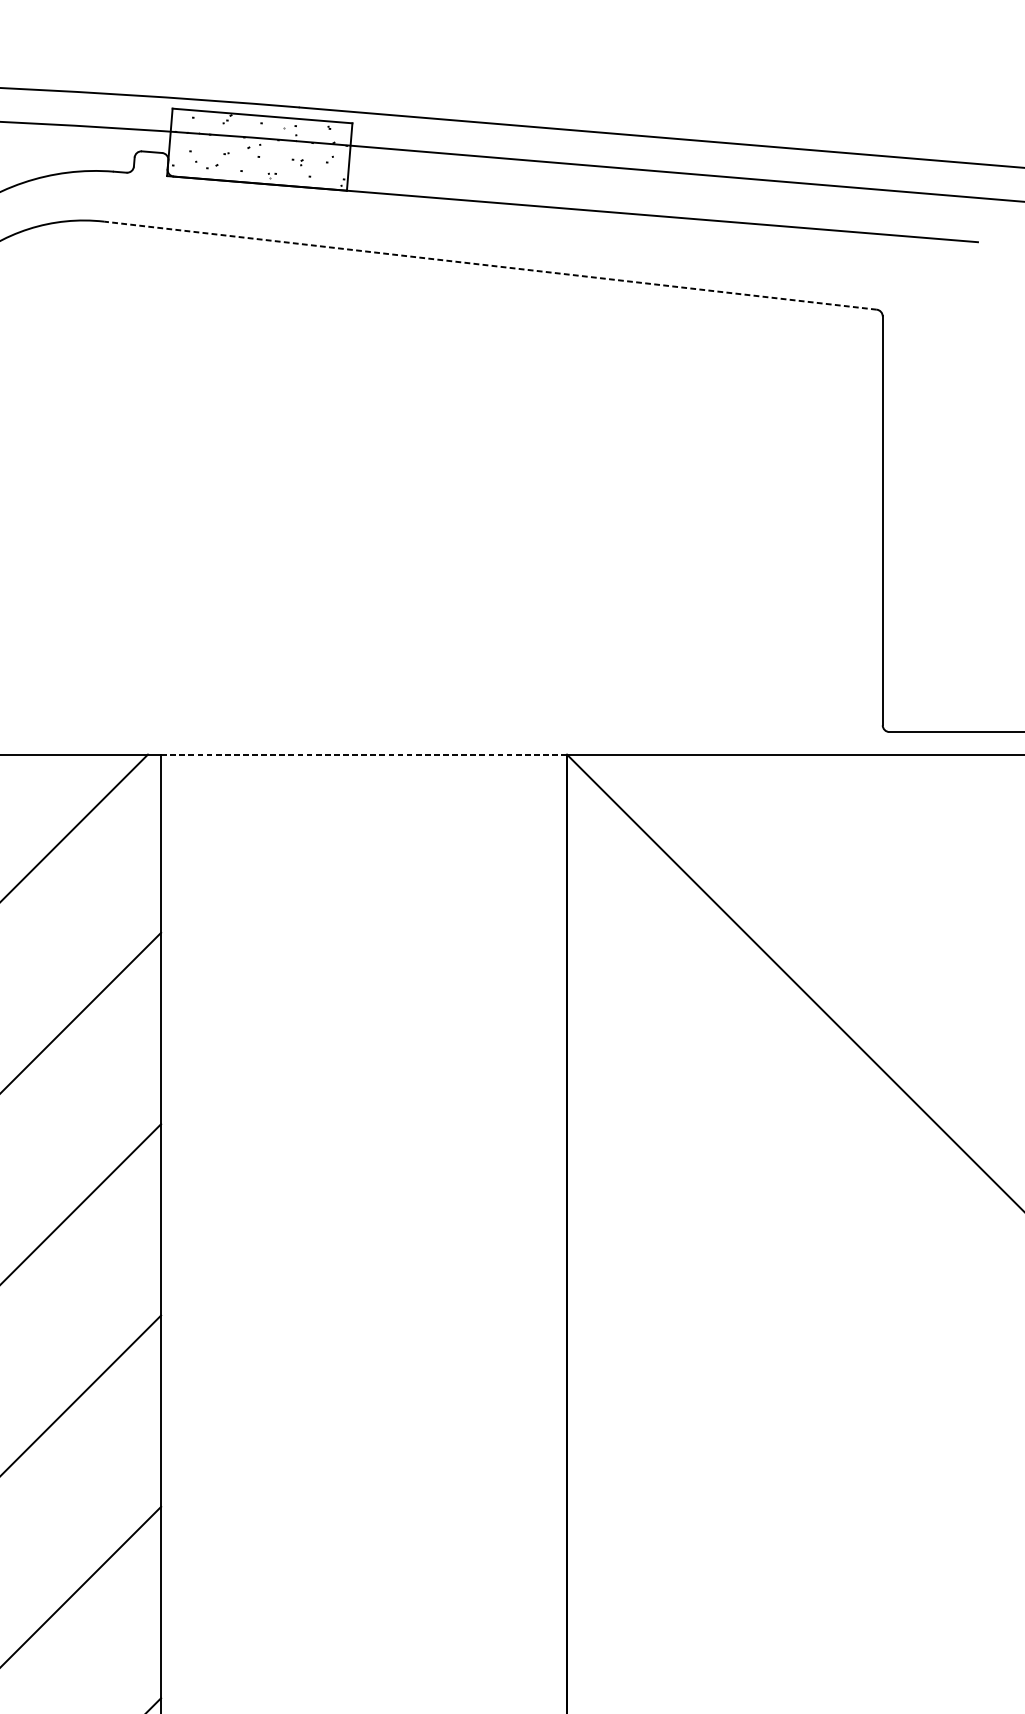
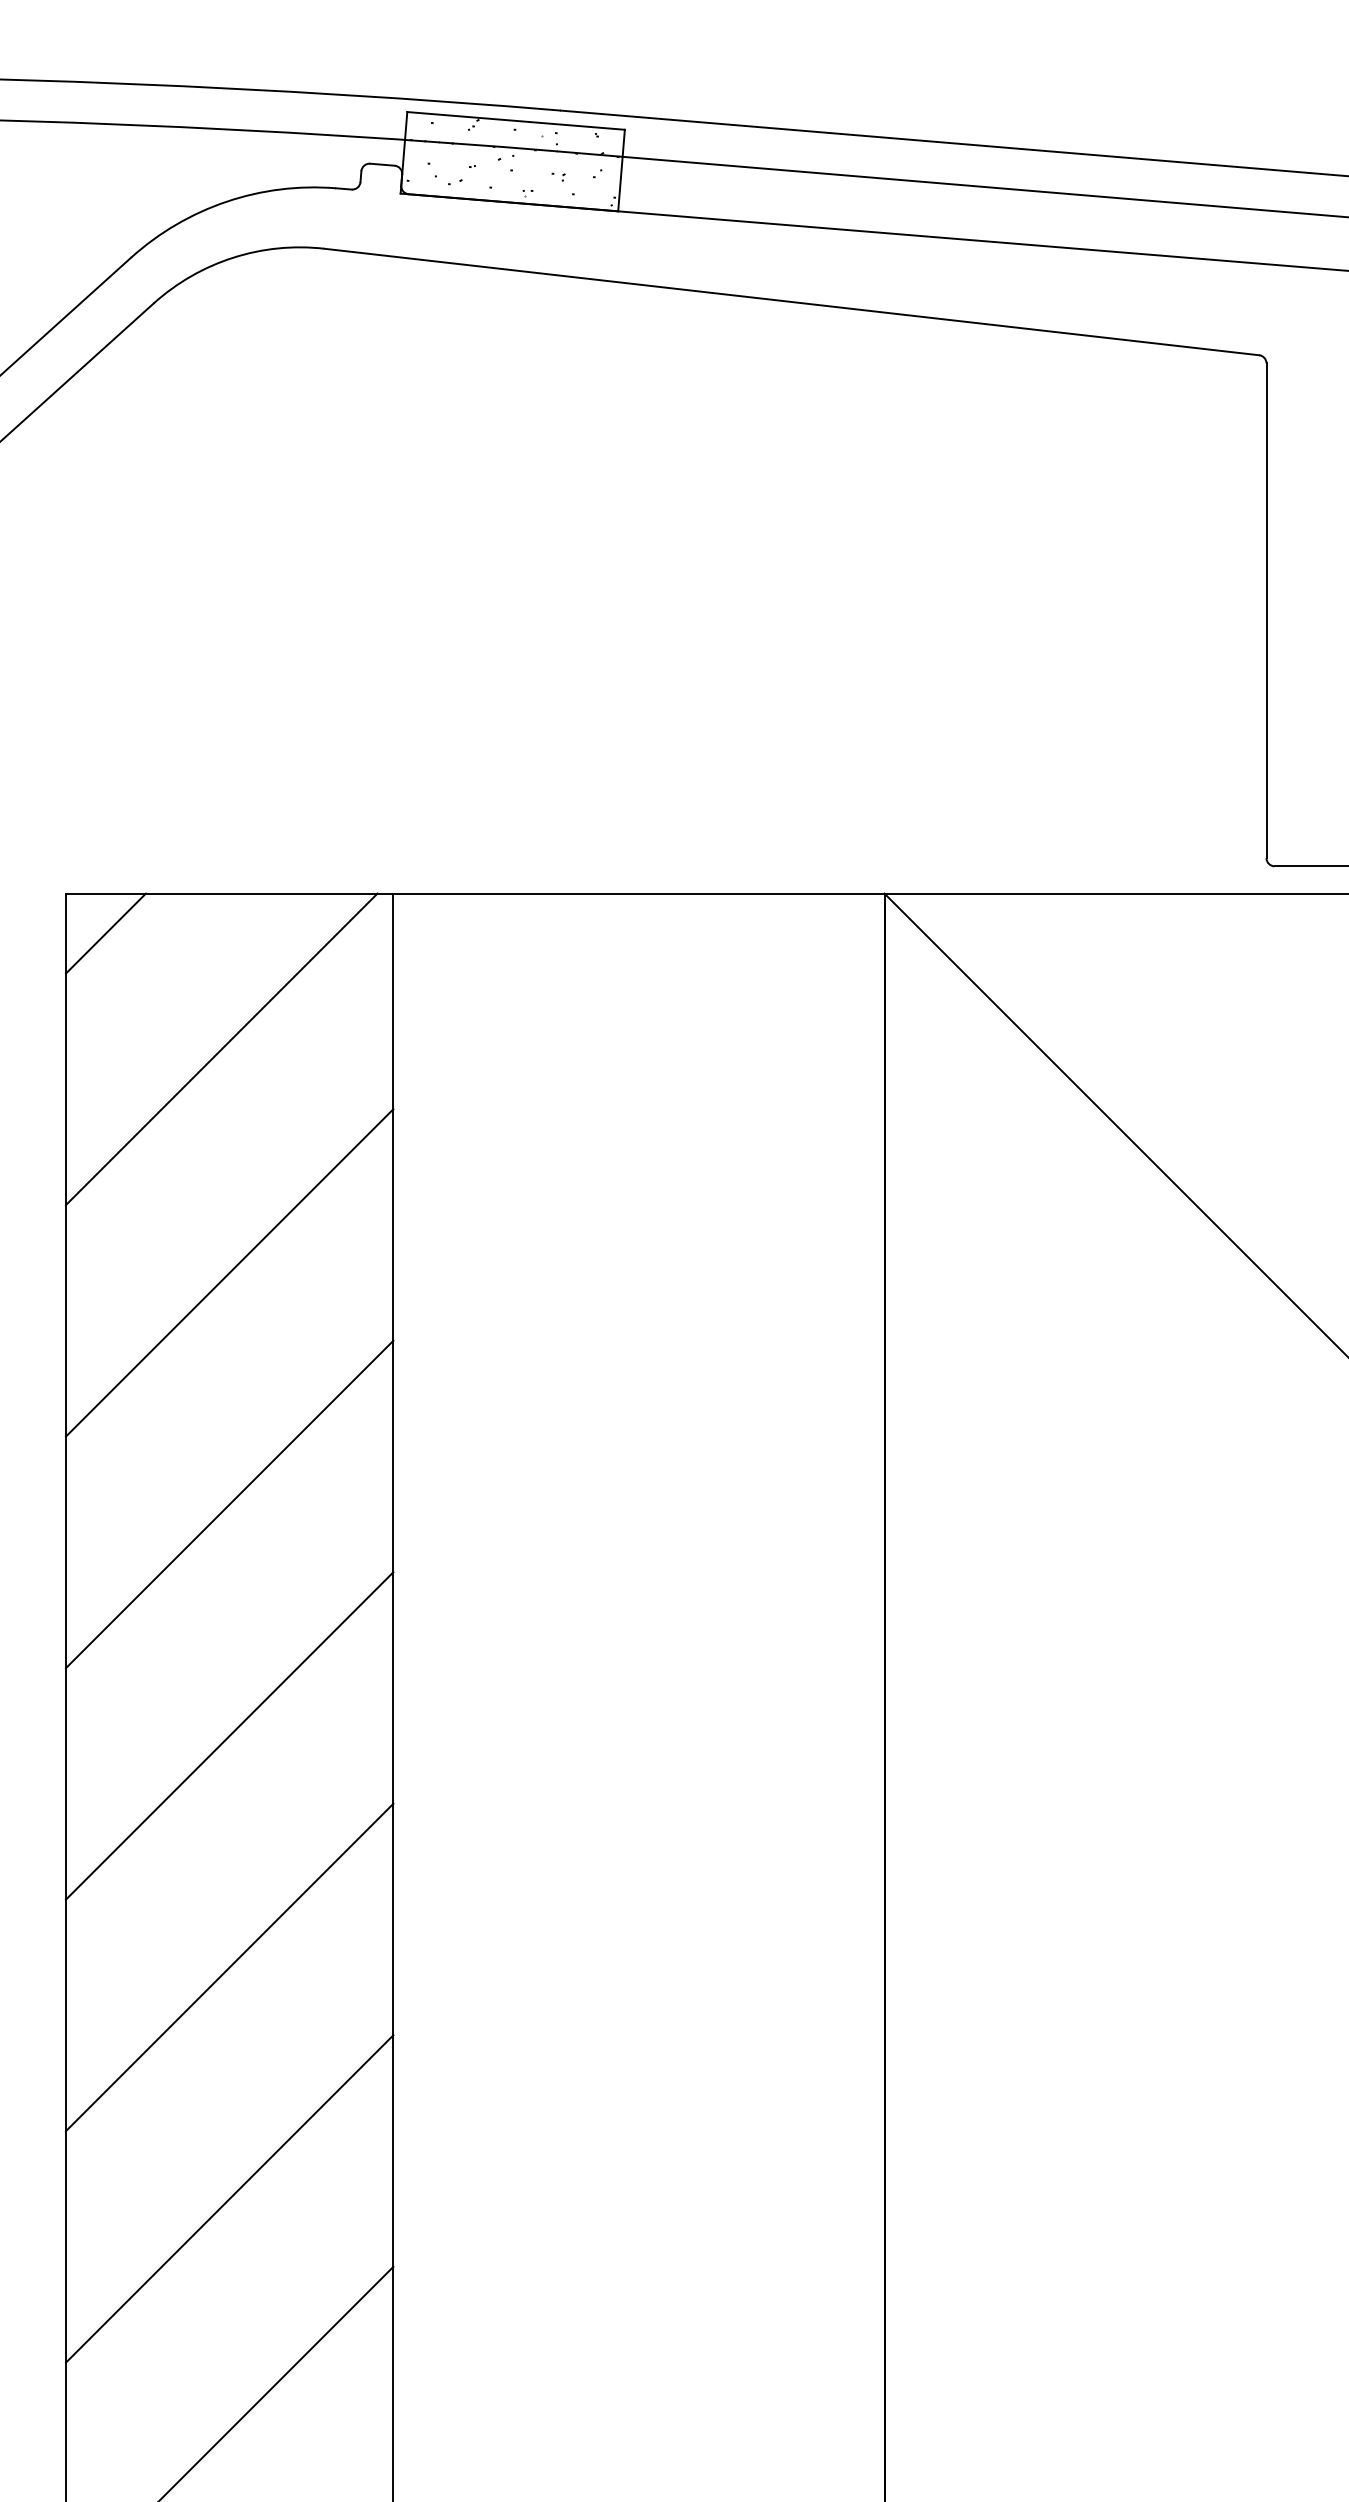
line: (490, 265) -> (791, 301), dashed -> solid
line: (363, 754) -> (638, 893), dashed -> solid

